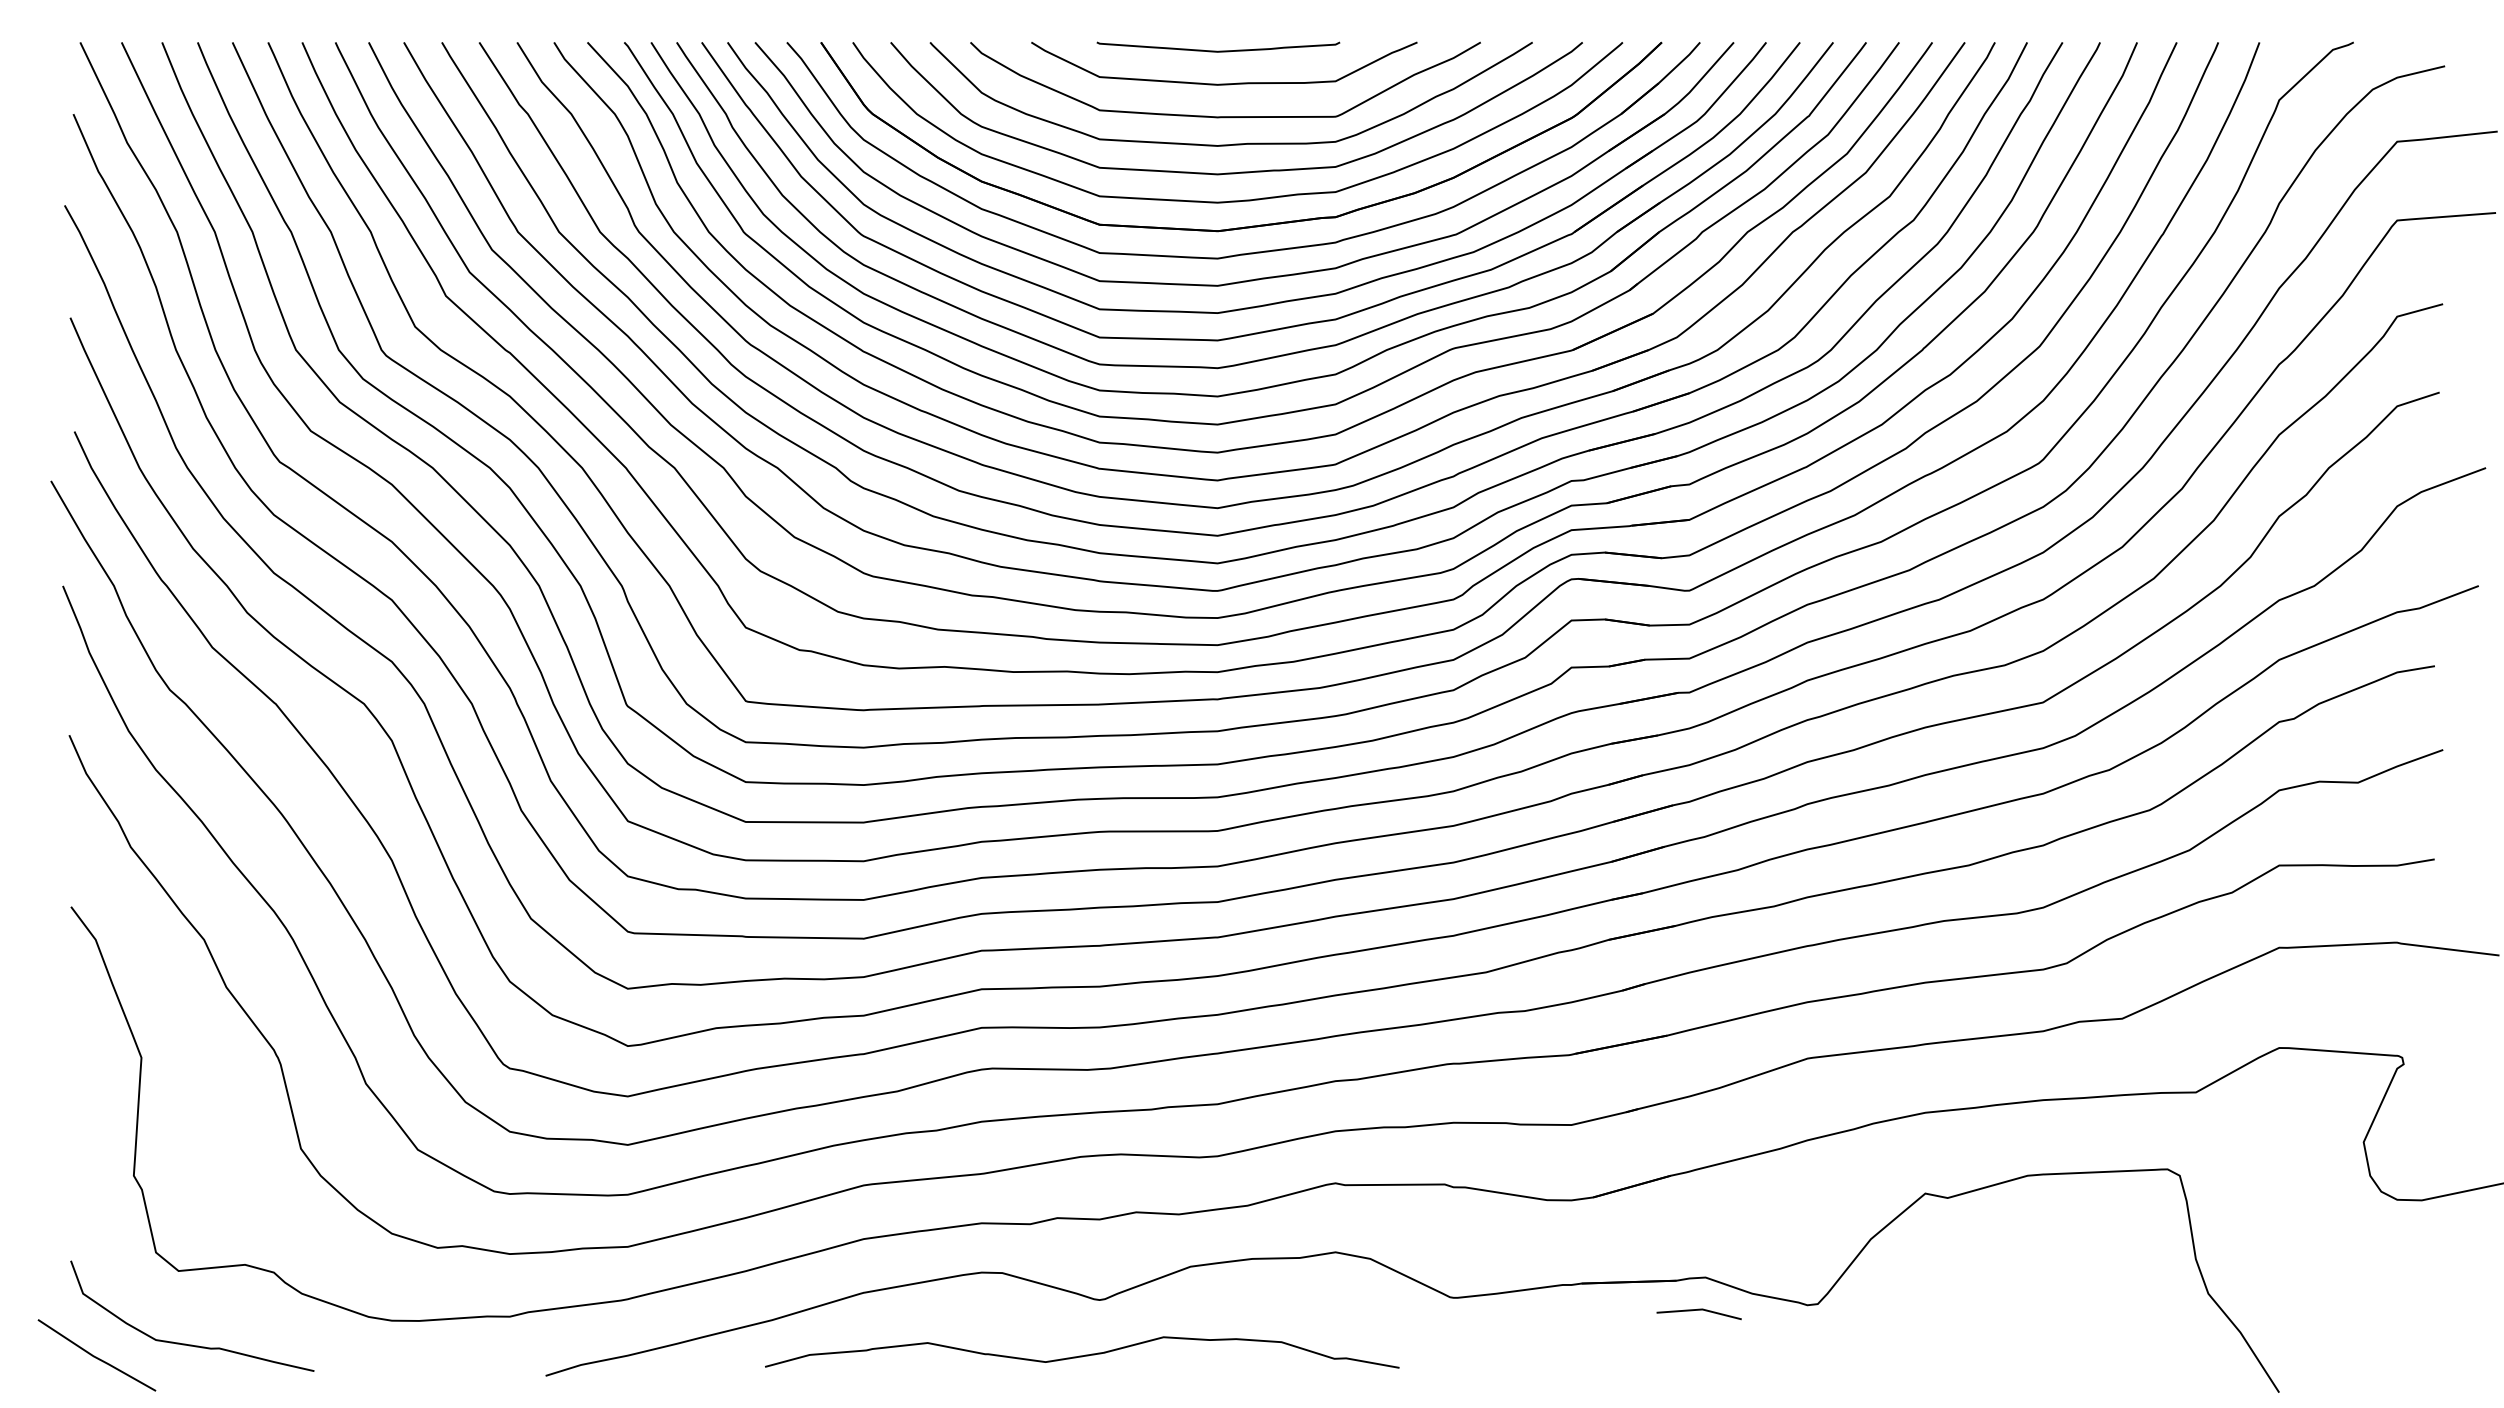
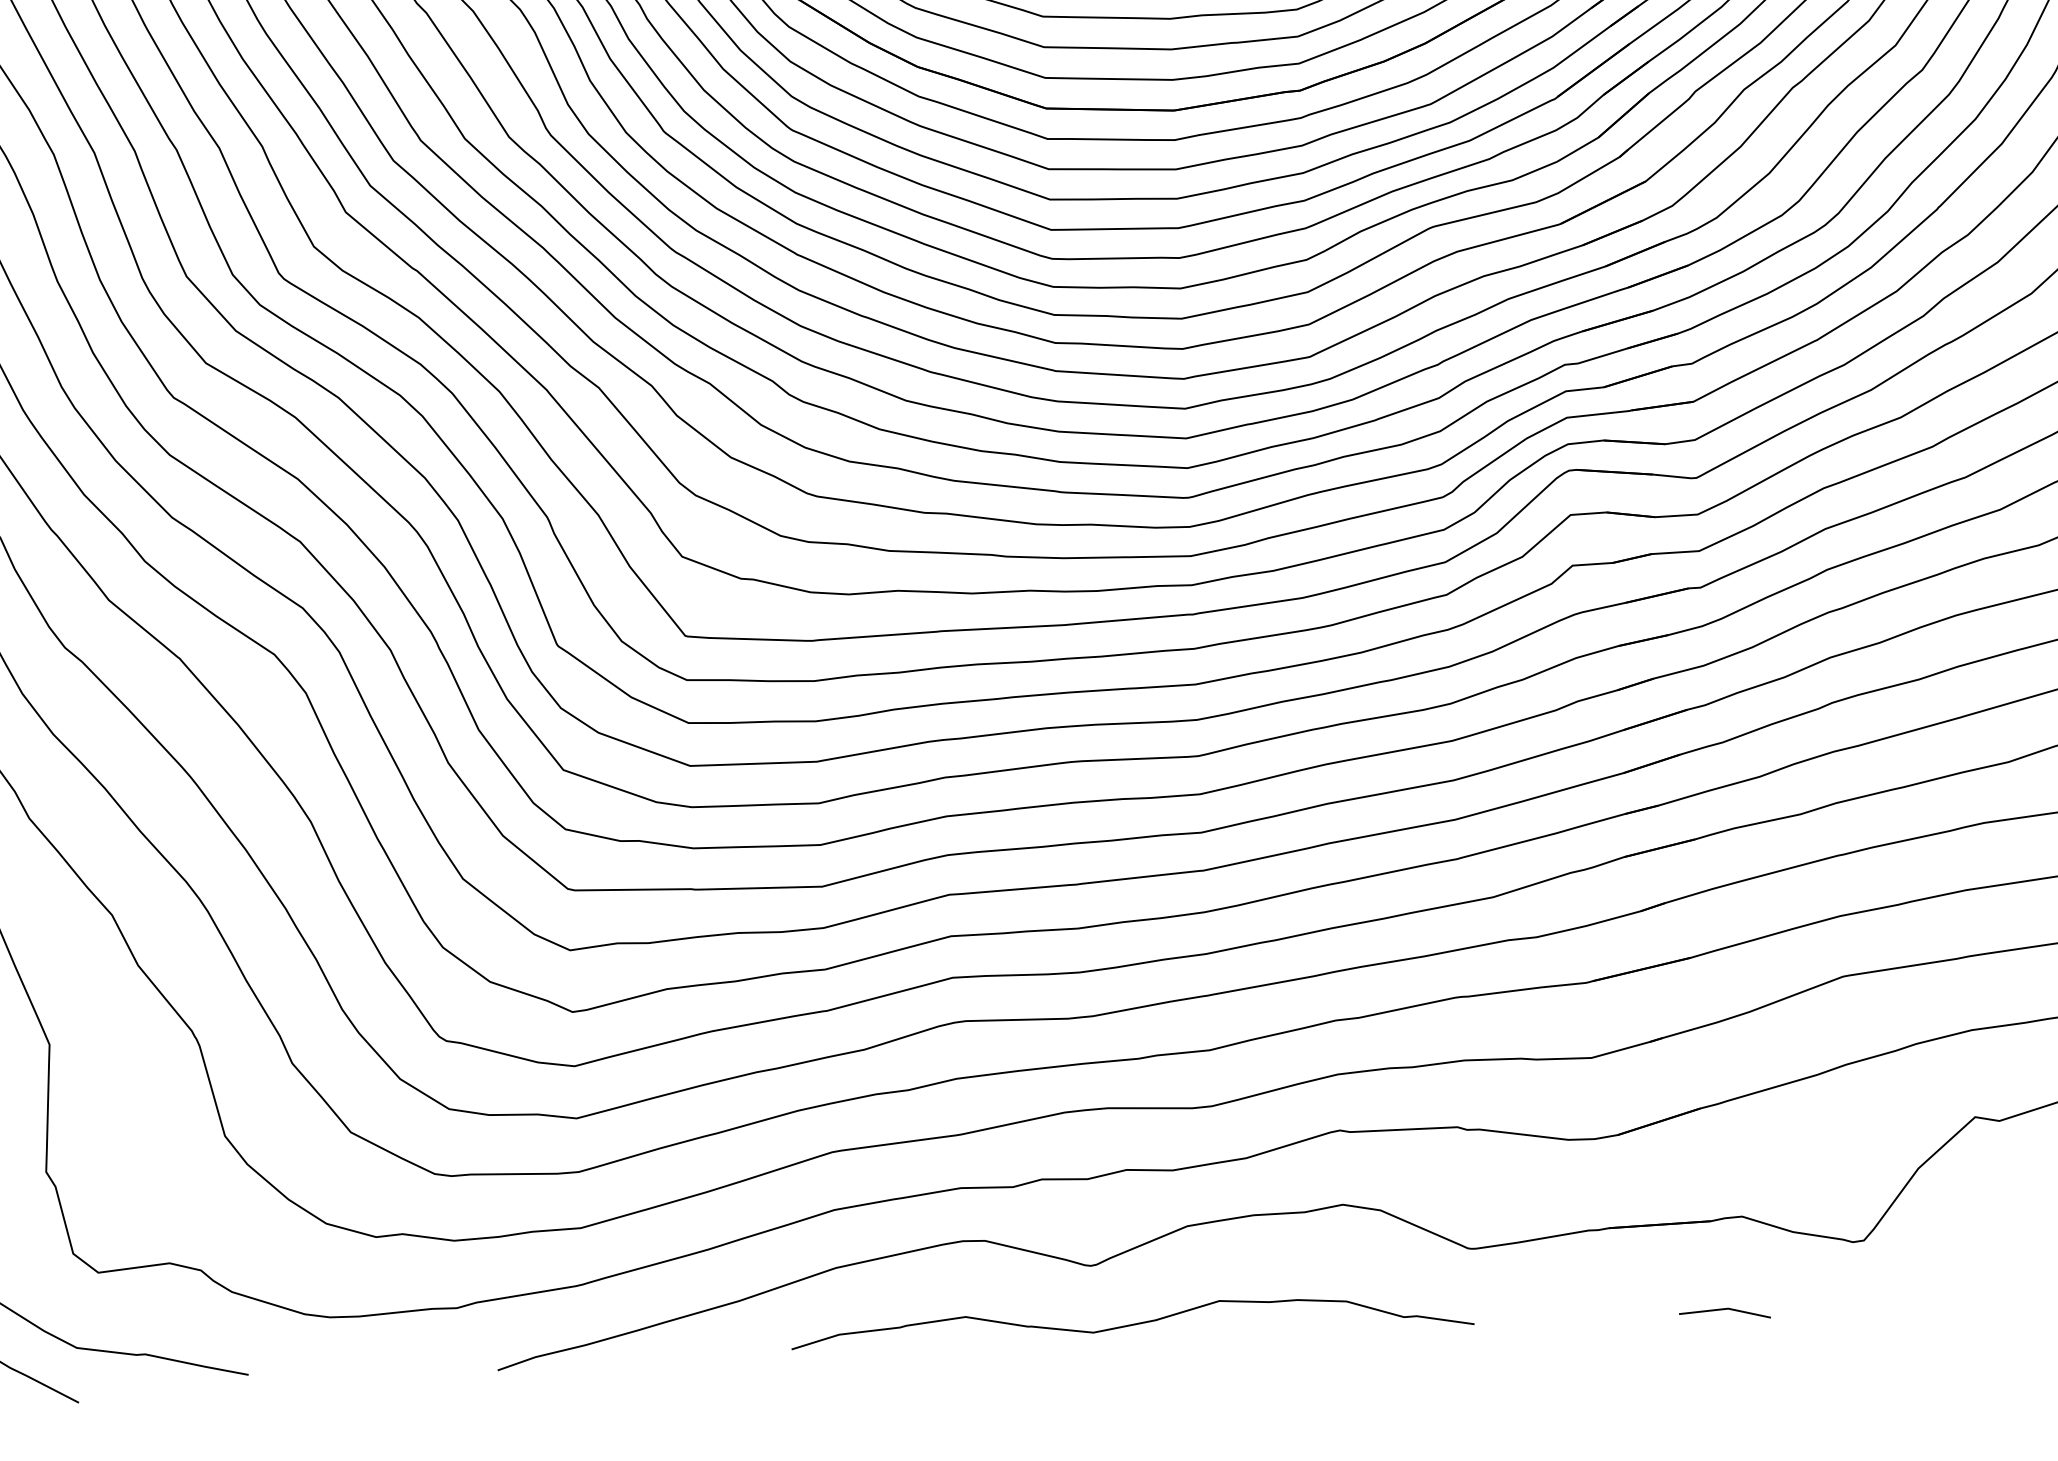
line: (1698, 1310) -> (1724, 1309), moved
curve: (1082, 1355) -> (1132, 1324), moved

